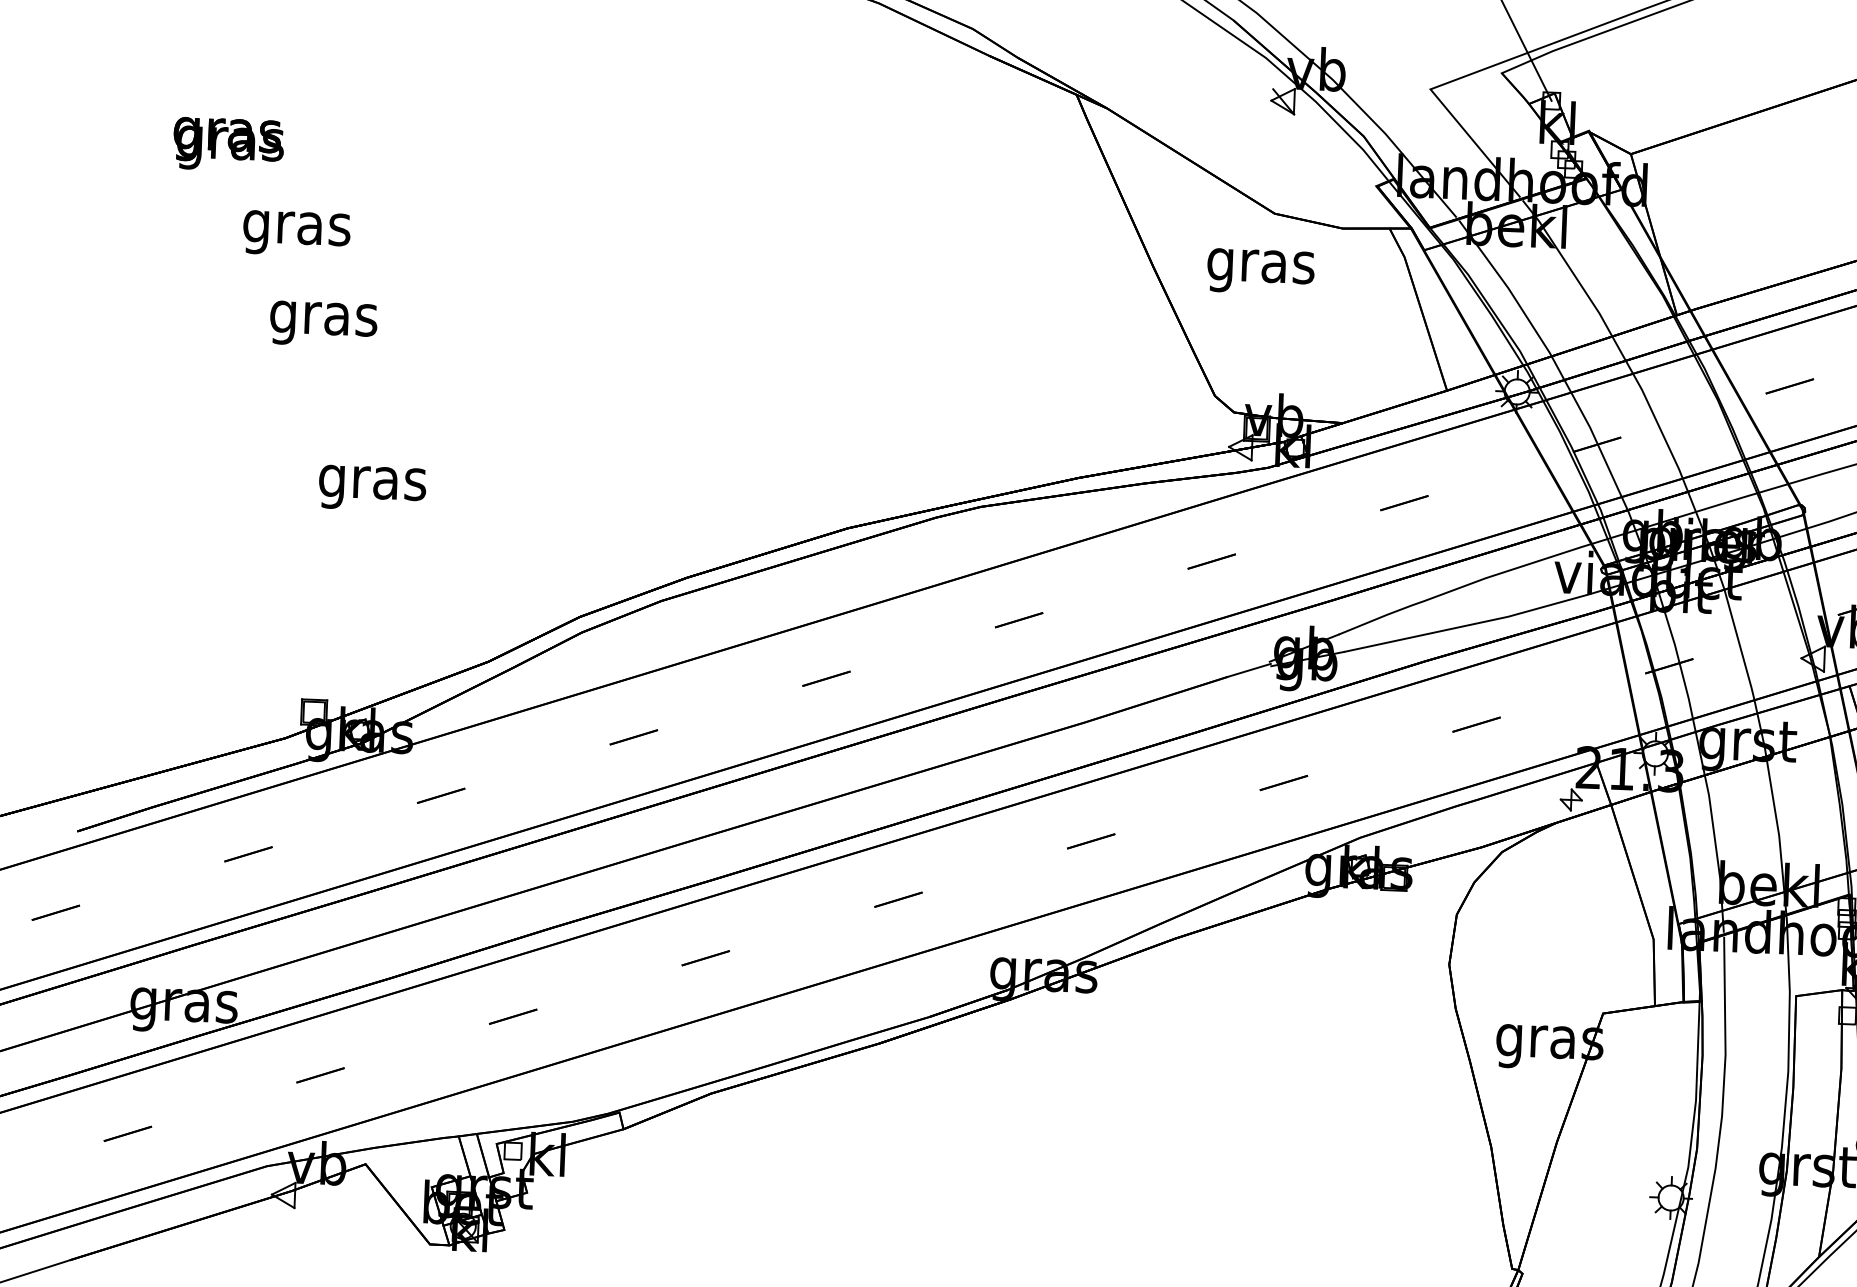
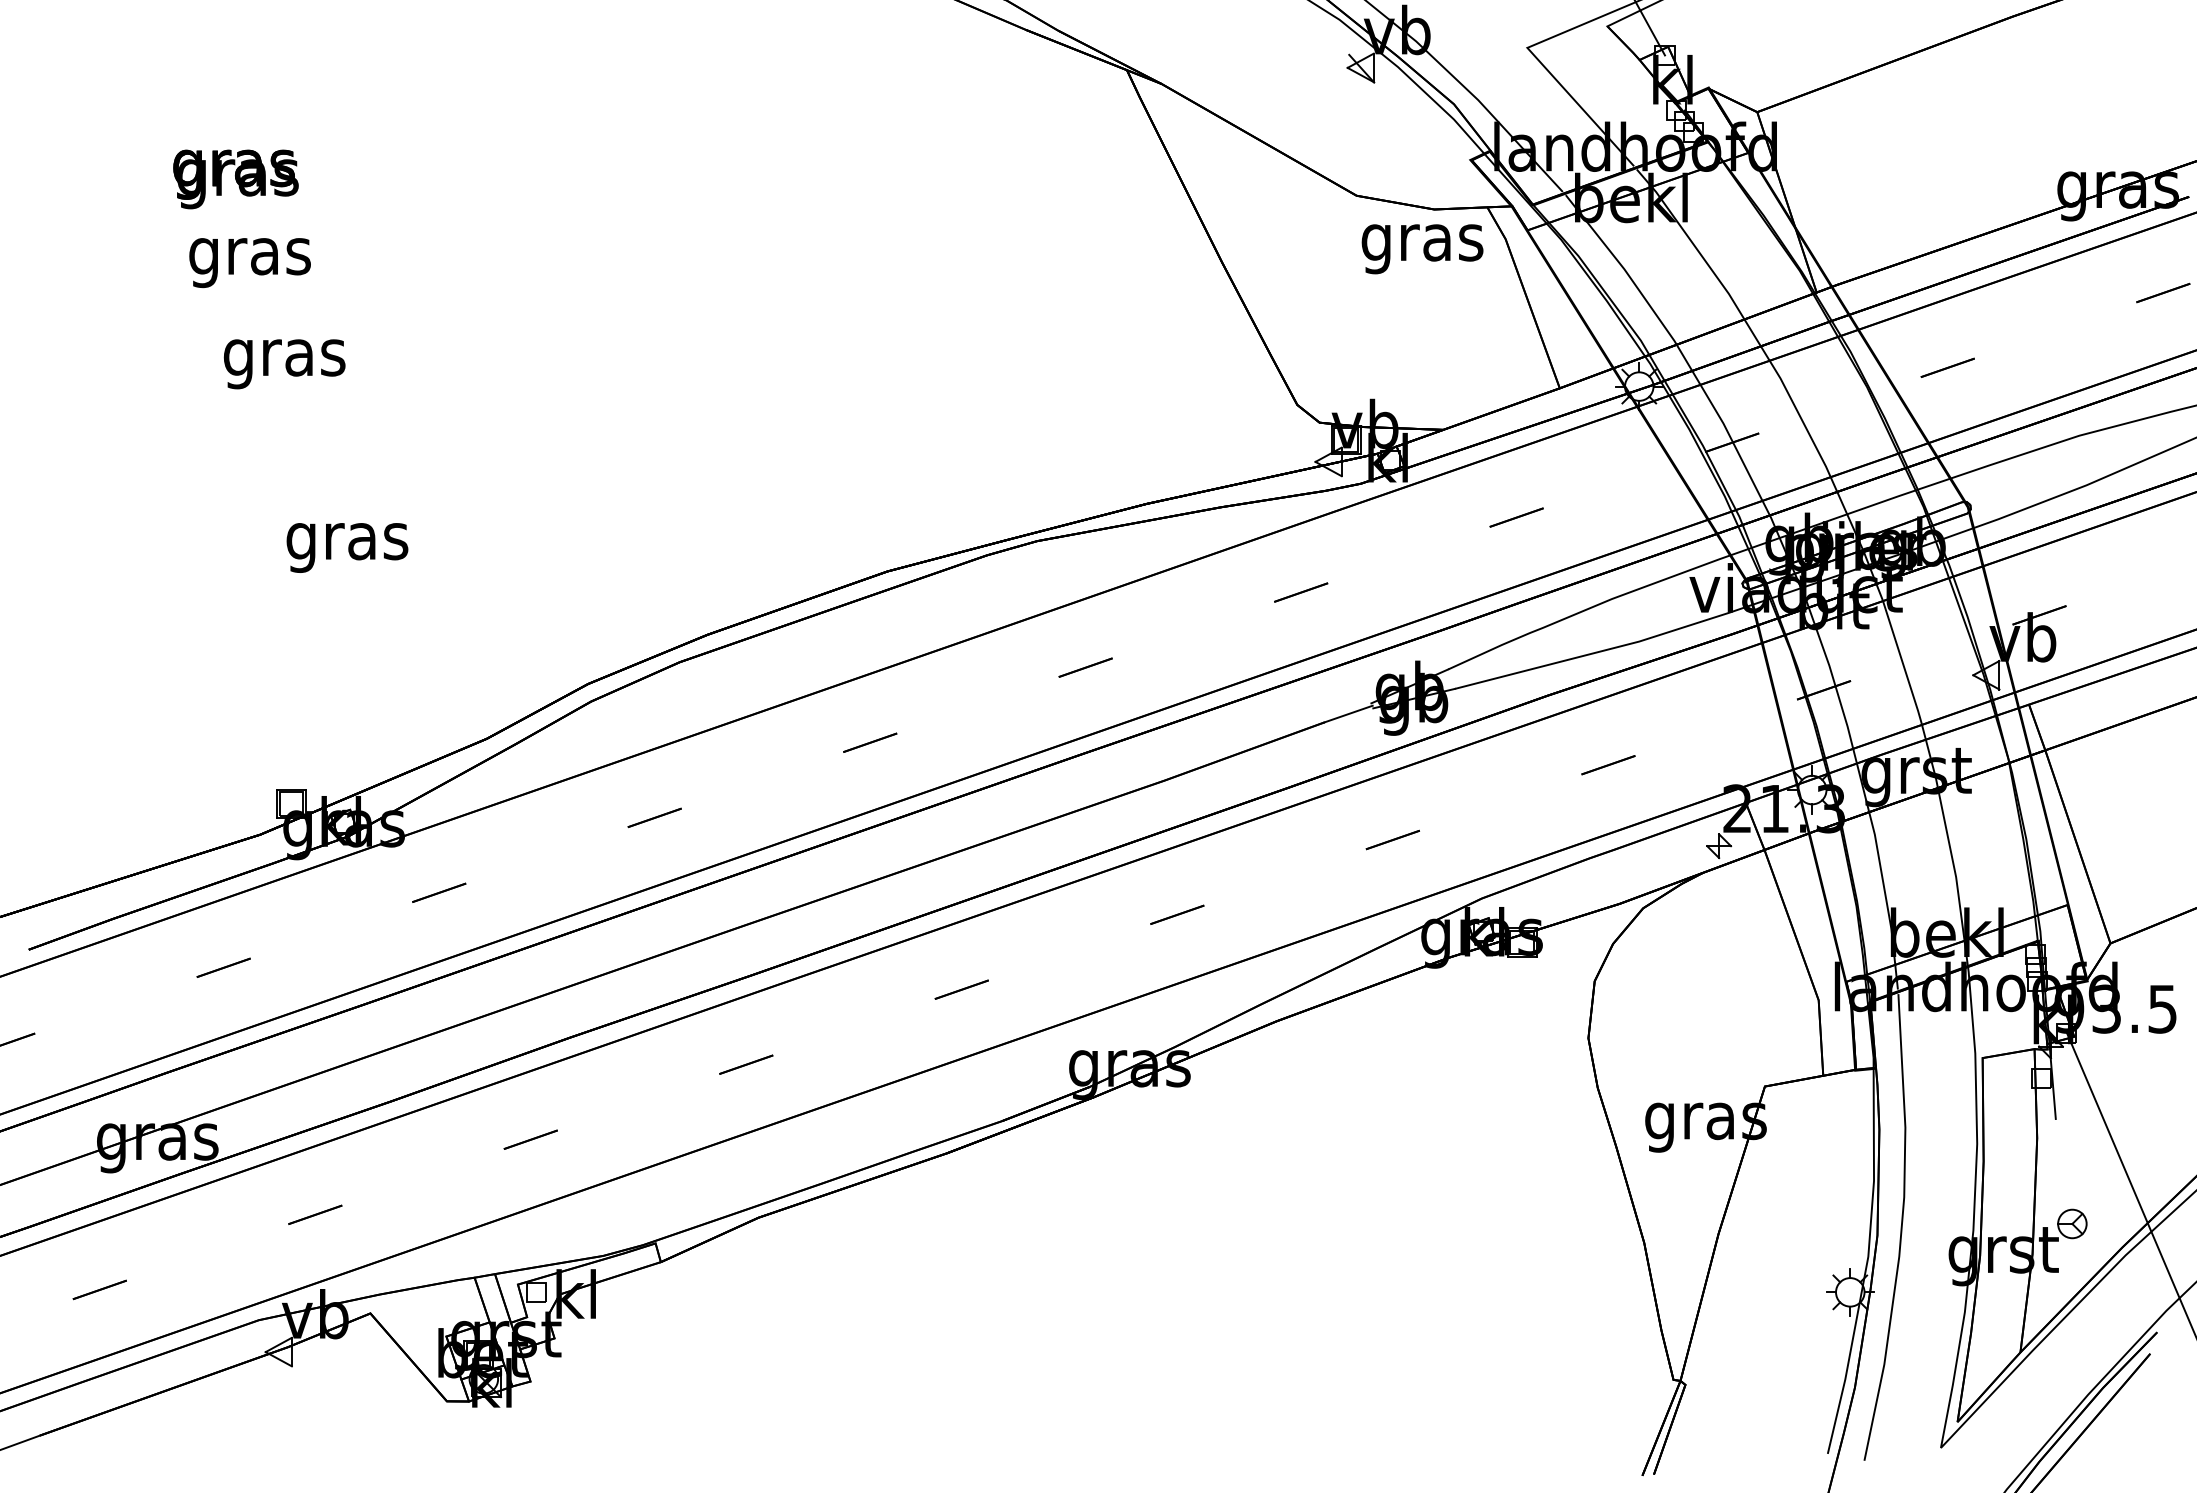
text: (228, 144) -> (235, 179), moved
text: (1260, 272) -> (1422, 249), moved

